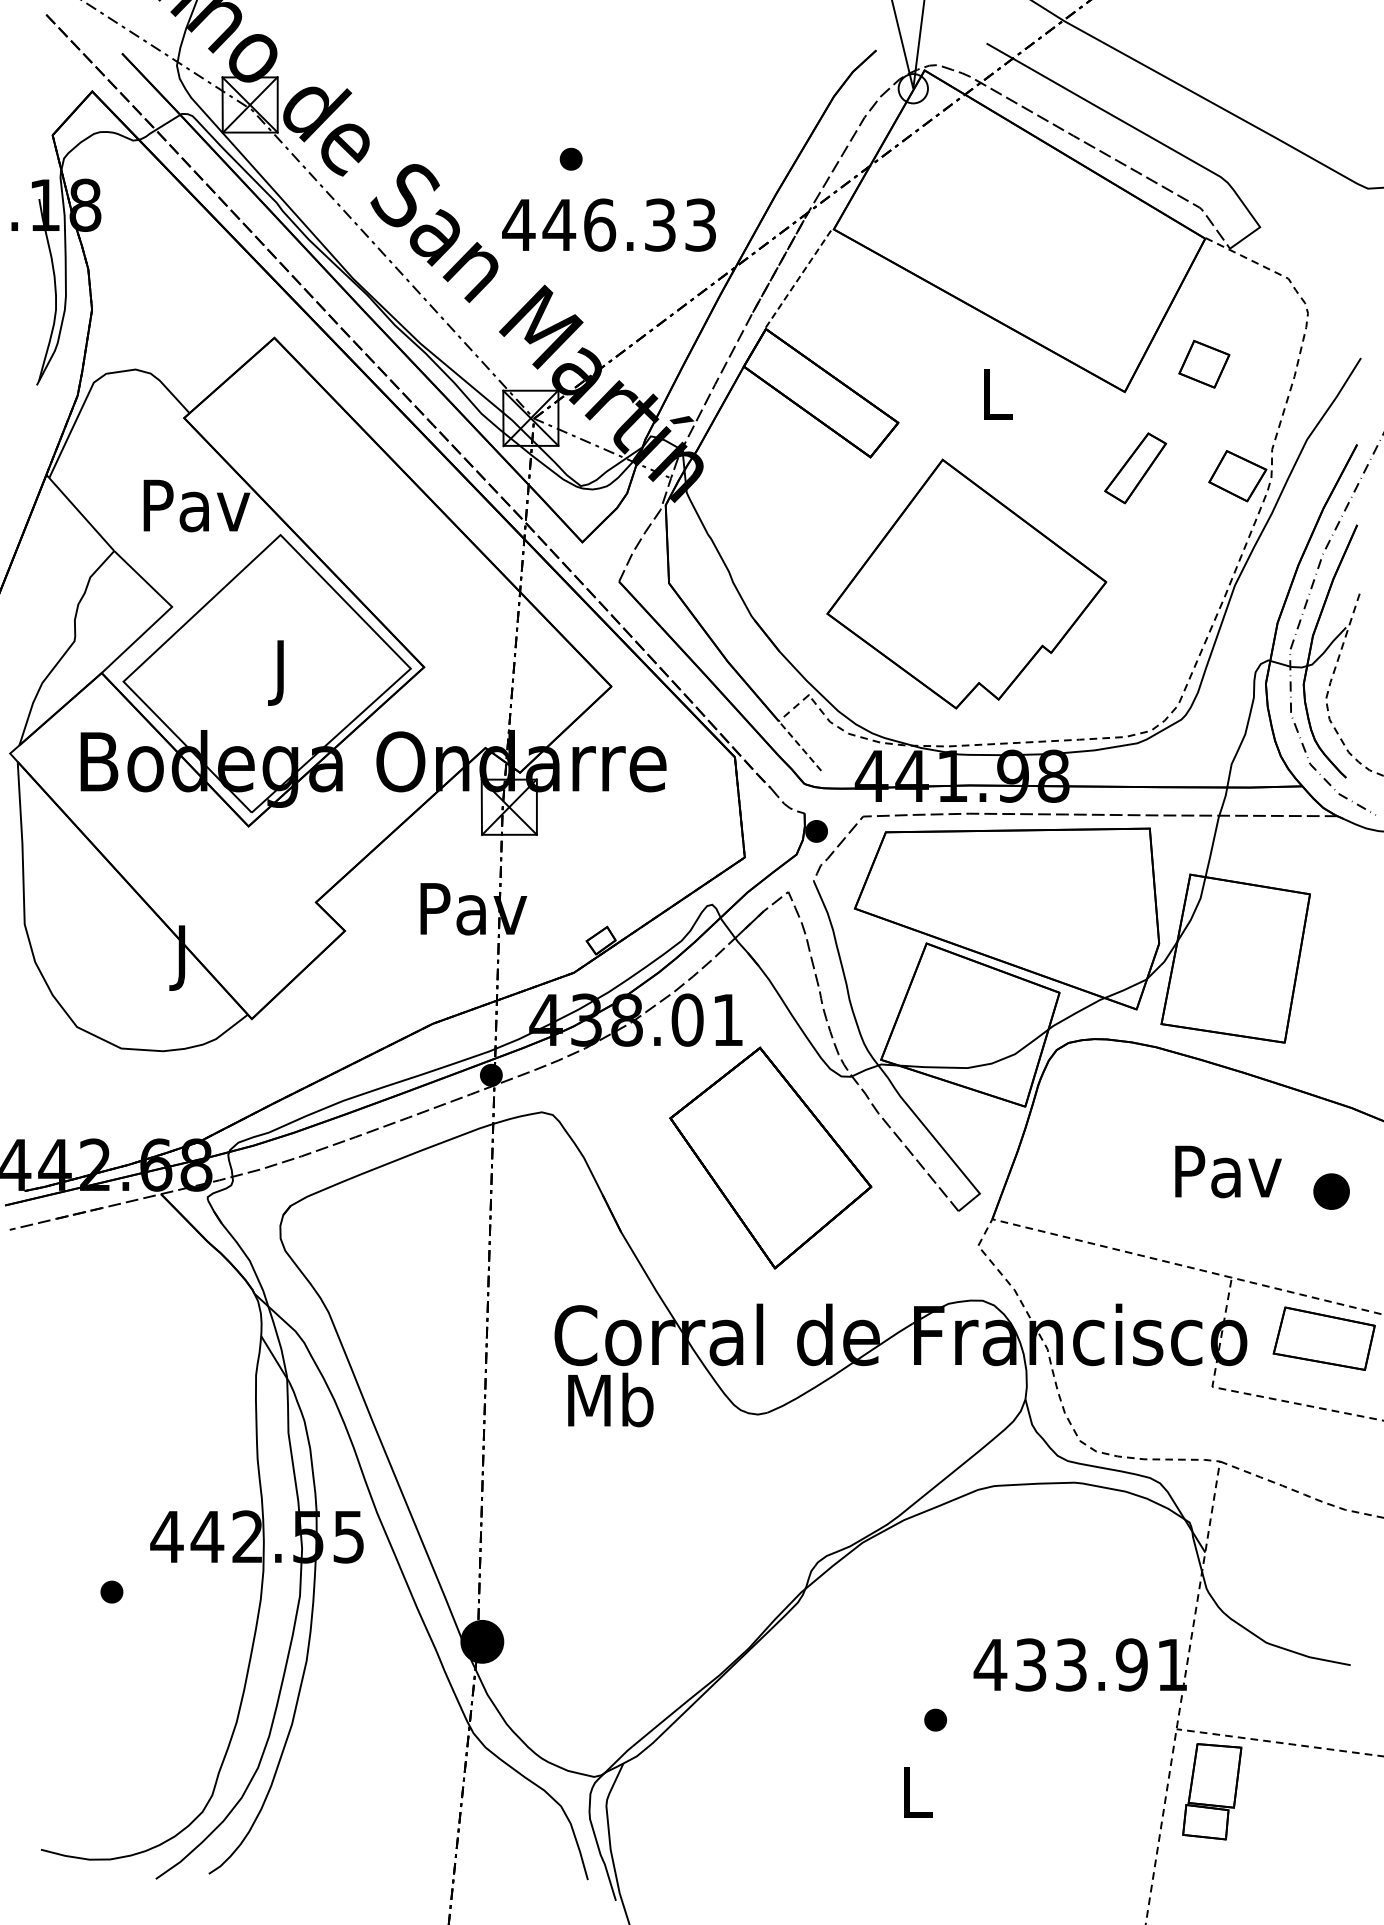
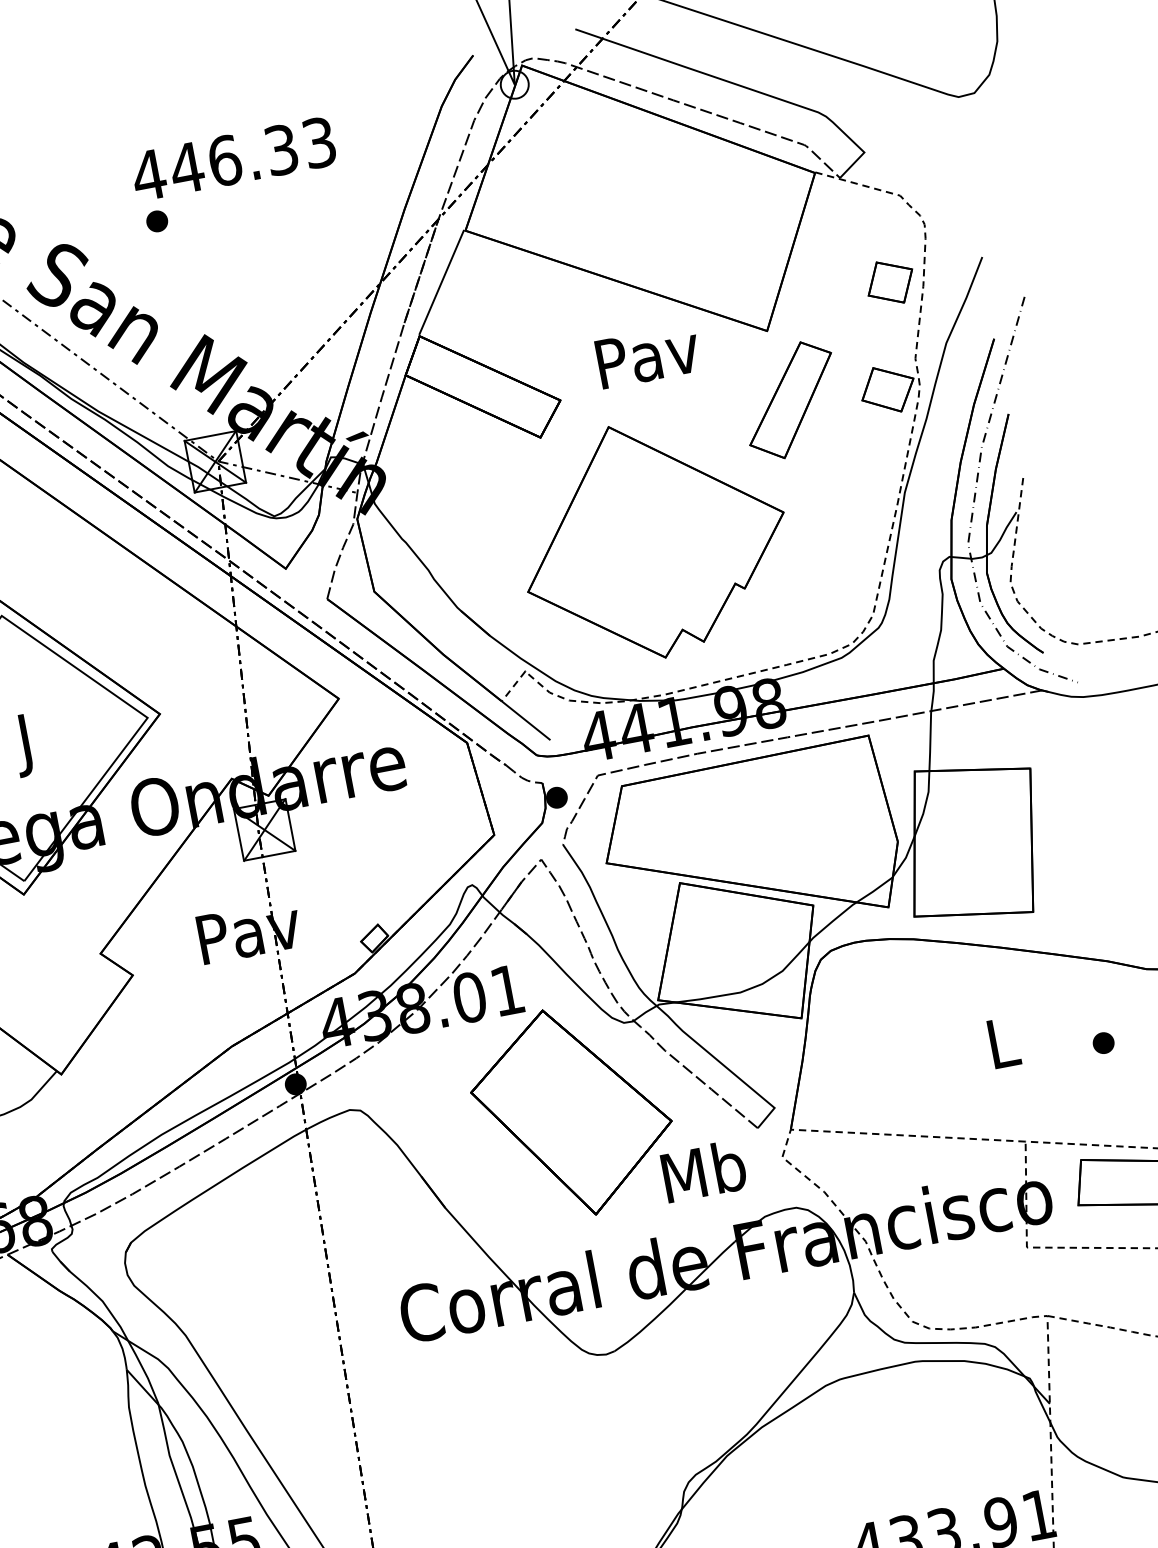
part: (570, 158) -> (156, 220), moved
text: (608, 224) -> (232, 158), moved
line: (799, 277) -> (441, 281), dashed -> solid
part: (1204, 363) -> (890, 281), moved
text: (997, 394) -> (648, 356), L -> Pav
part: (1135, 468) -> (790, 400), size x1.67
line: (800, 746) -> (526, 721), dashed -> solid
text: (1228, 1171) -> (1003, 1042), Pav -> L
part: (1331, 1191) -> (1103, 1043), size x0.62
text: (610, 1399) -> (703, 1170), moved

